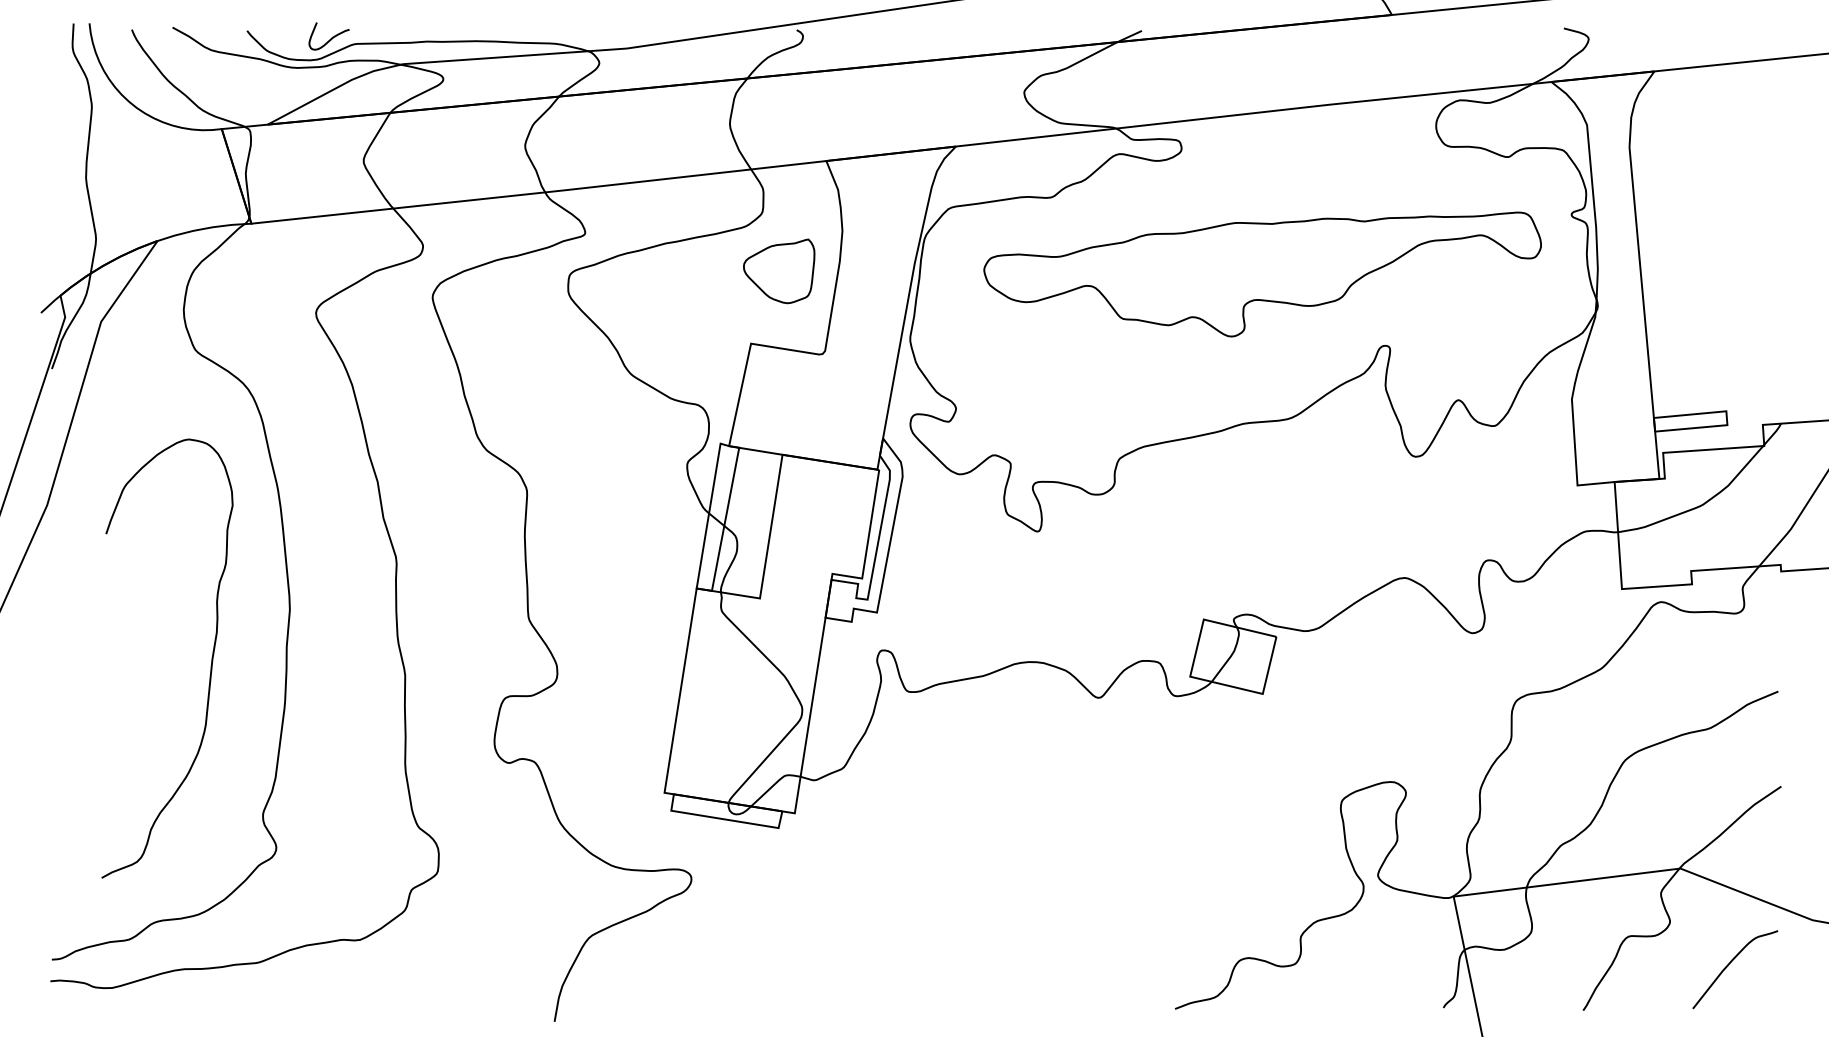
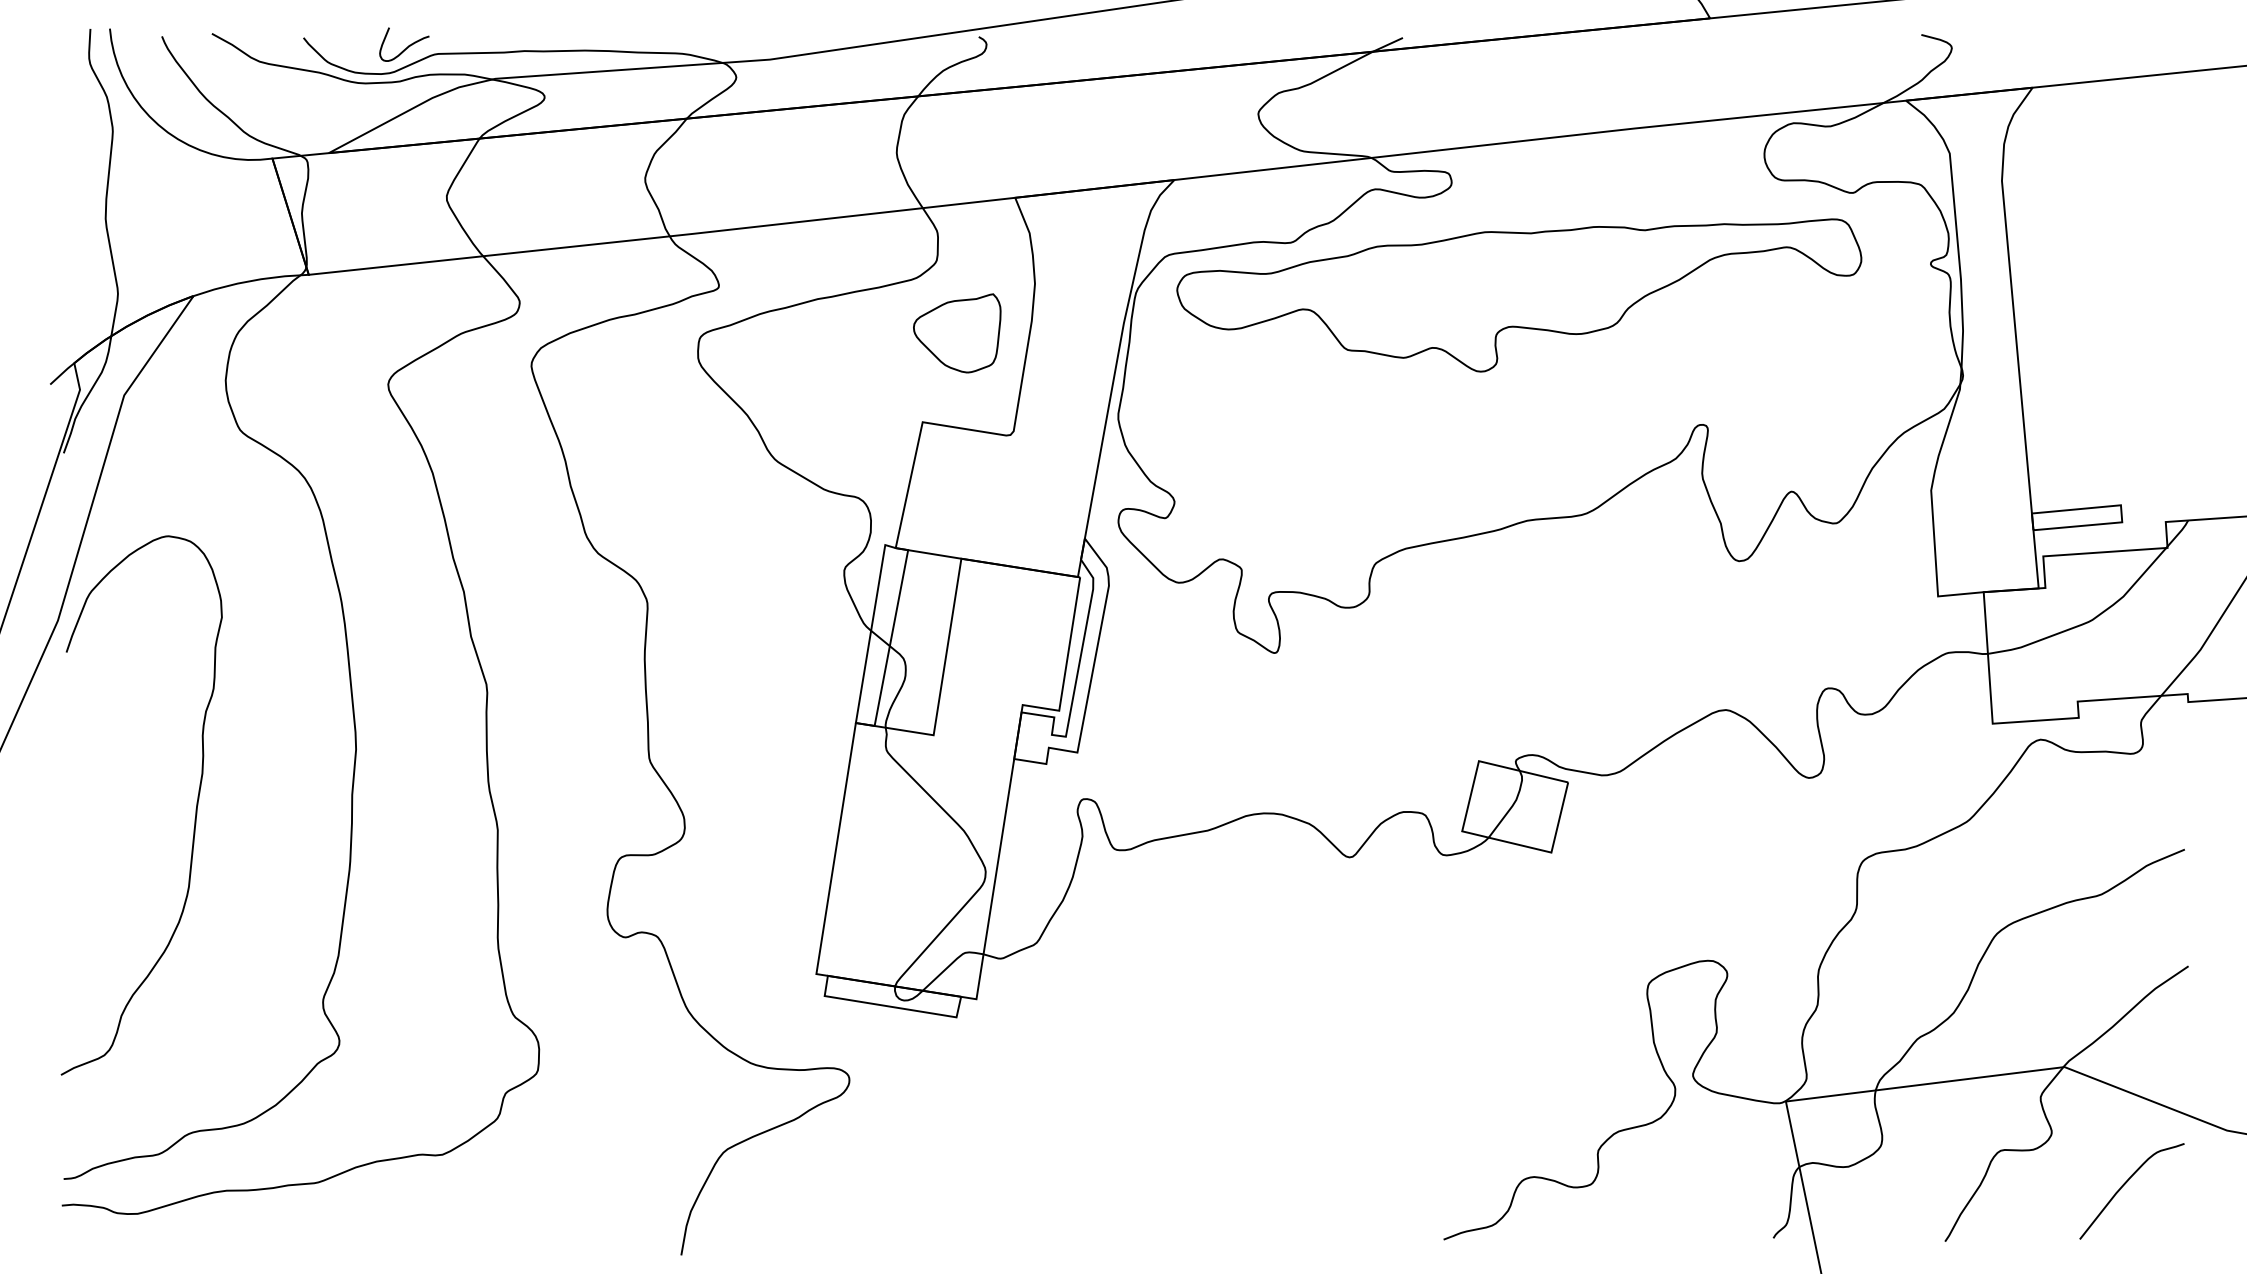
part: (1262, 274) -> (1519, 295), moved
curve: (210, 665) -> (194, 813), moved

